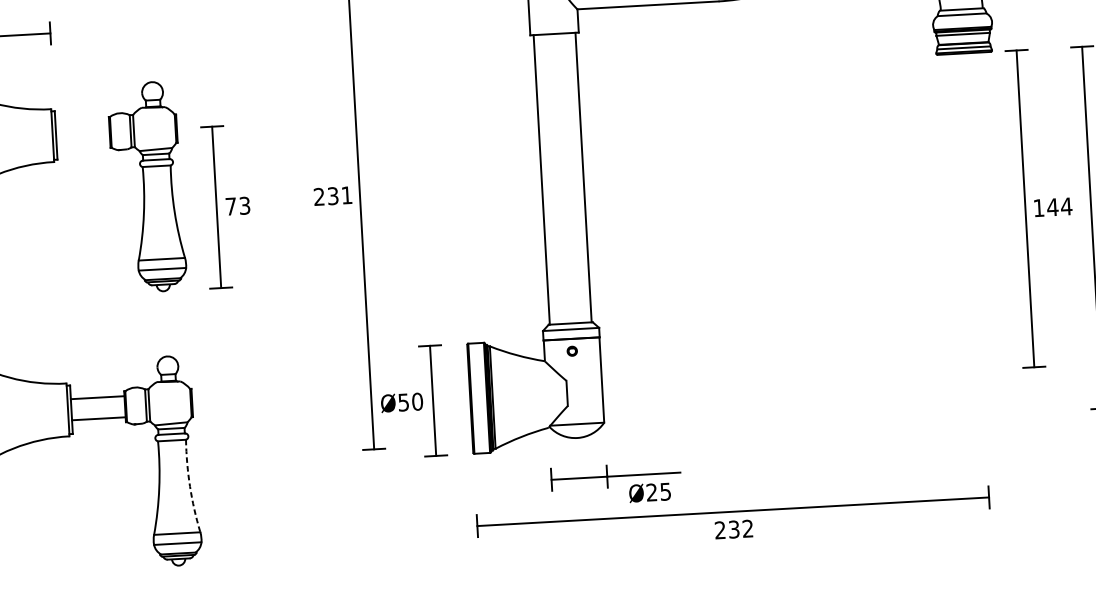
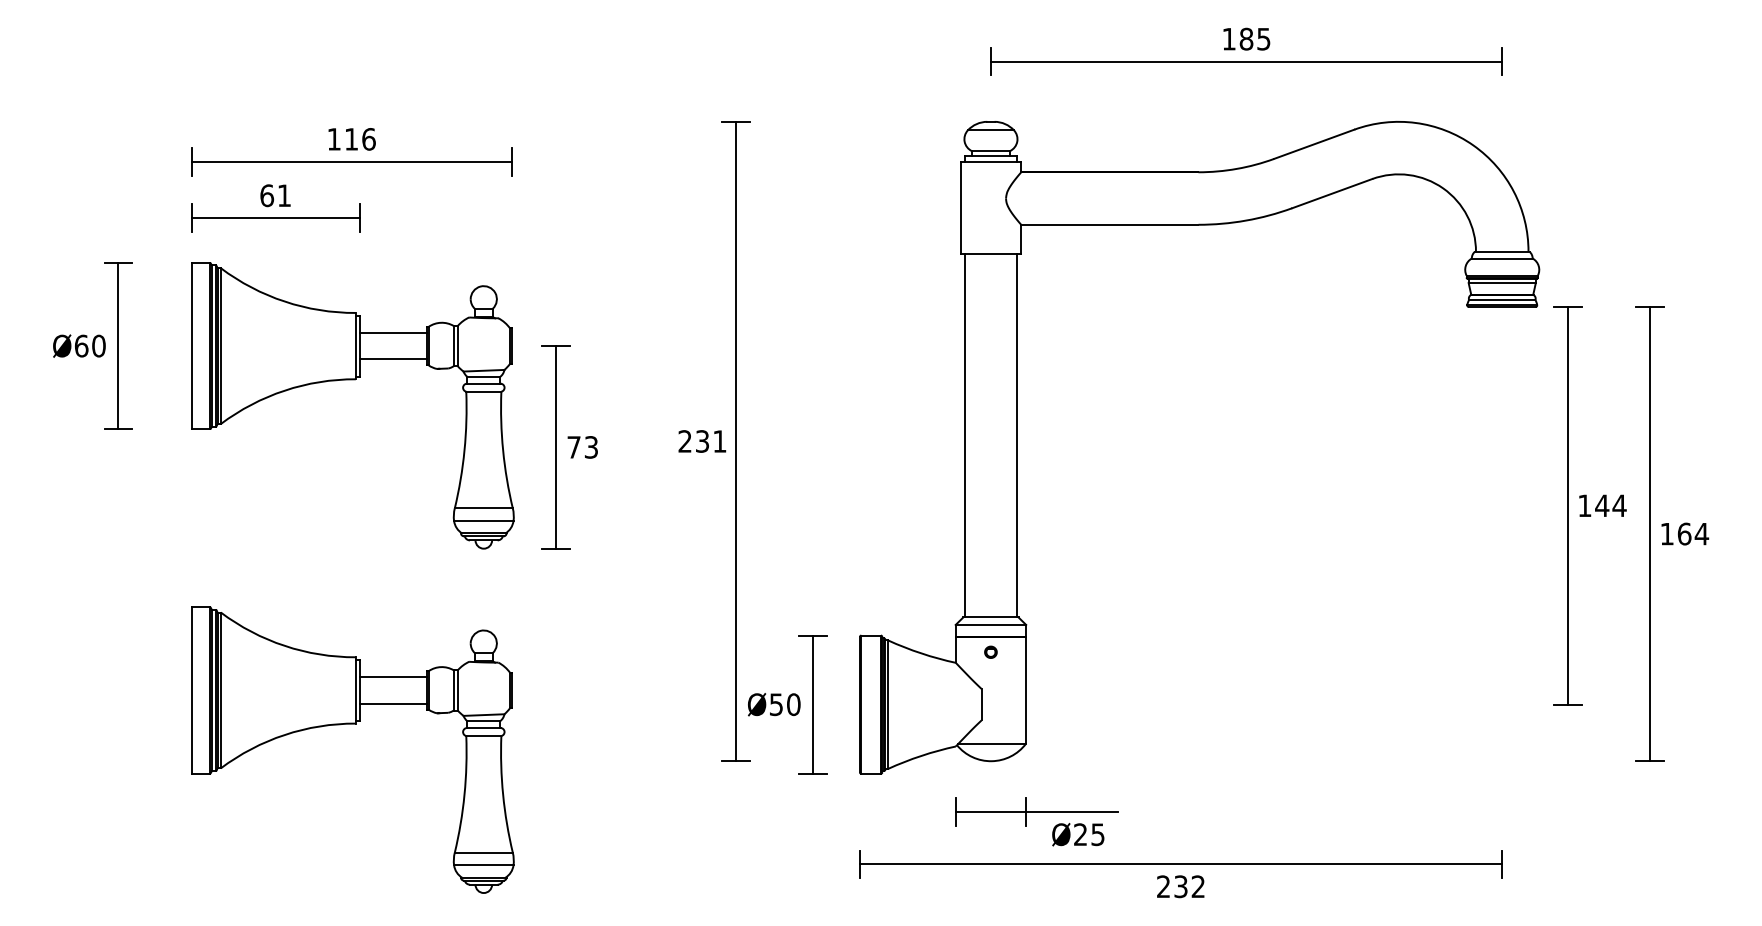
line: (82, 123) -> (393, 332), added
line: (83, 144) -> (393, 359), added
arc: (190, 486) -> (503, 794), dashed -> solid

